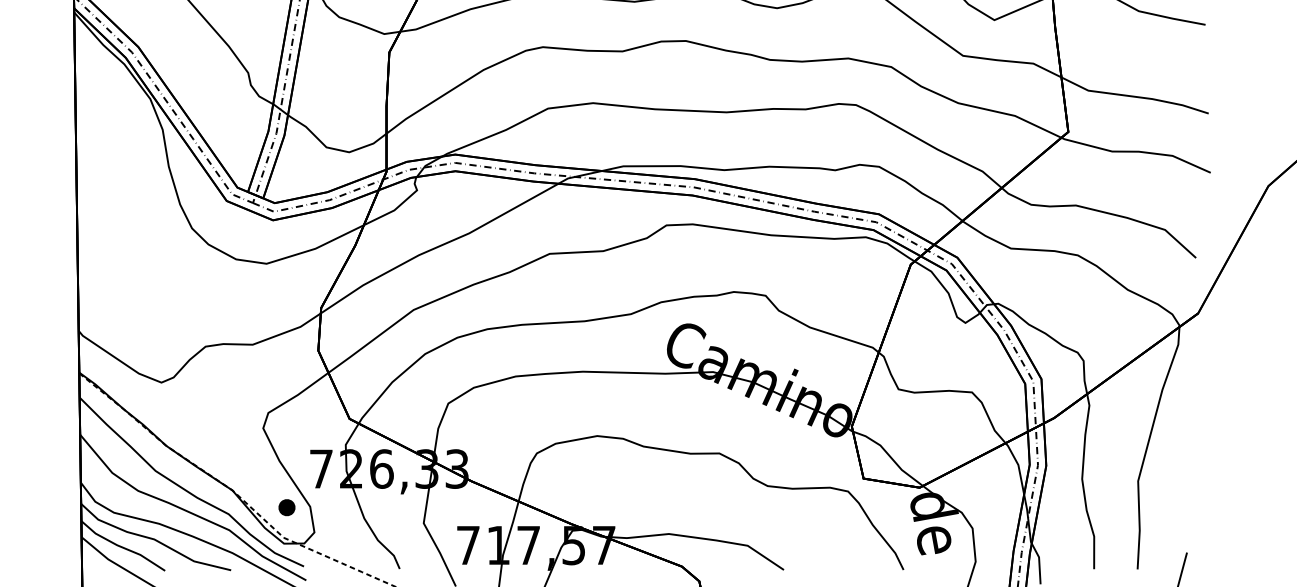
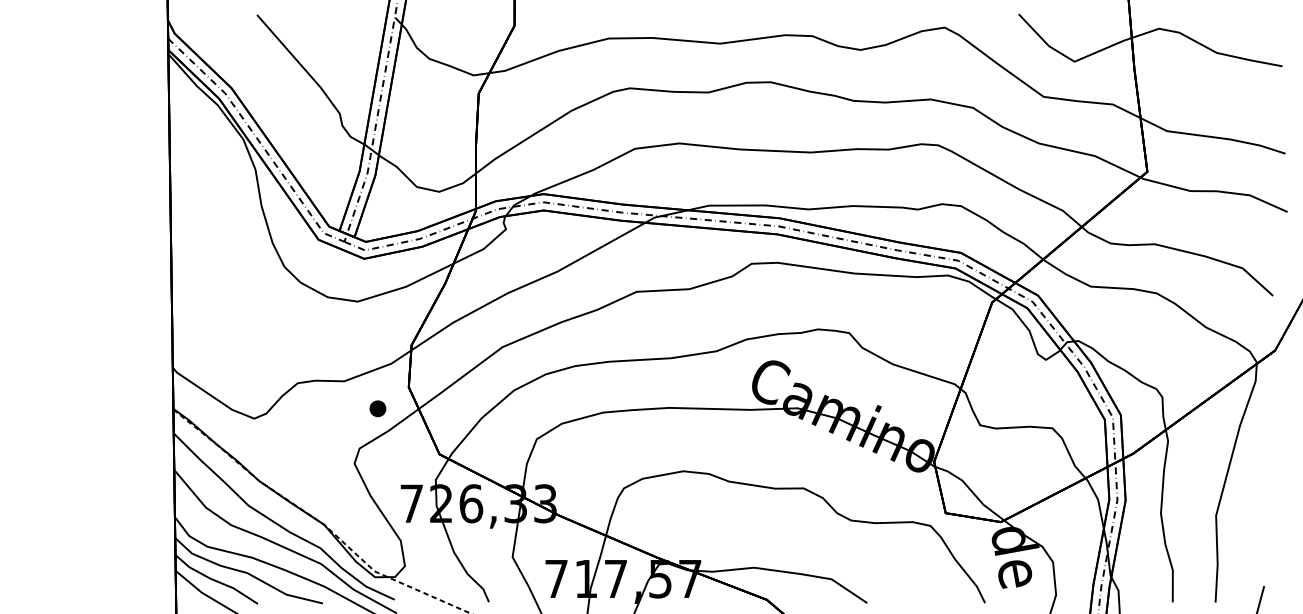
part: (286, 507) -> (377, 408), moved

